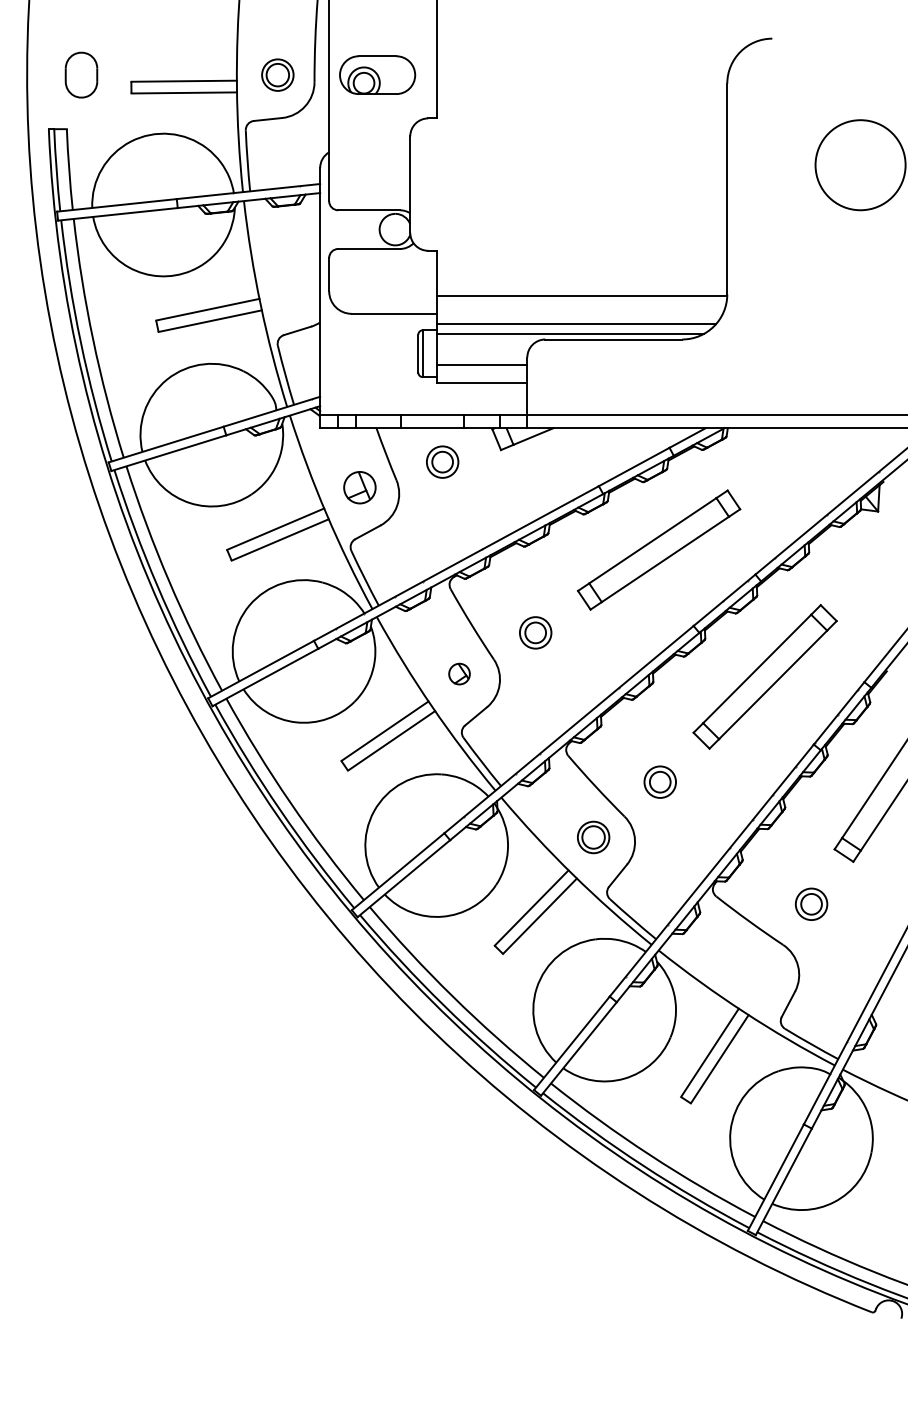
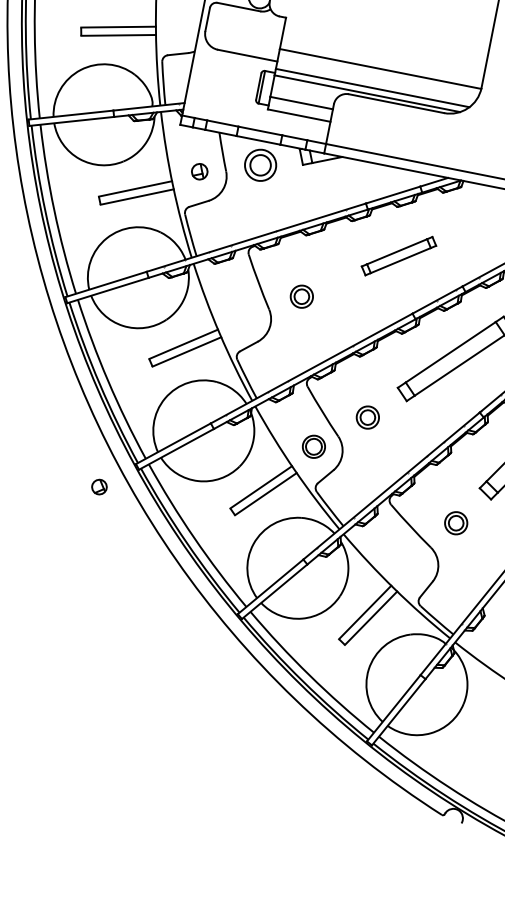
part: (442, 461) -> (260, 164), size x1.4
part: (359, 487) -> (199, 171), size x0.7
part: (658, 549) -> (398, 255), size x0.6
part: (459, 673) -> (99, 486), moved

